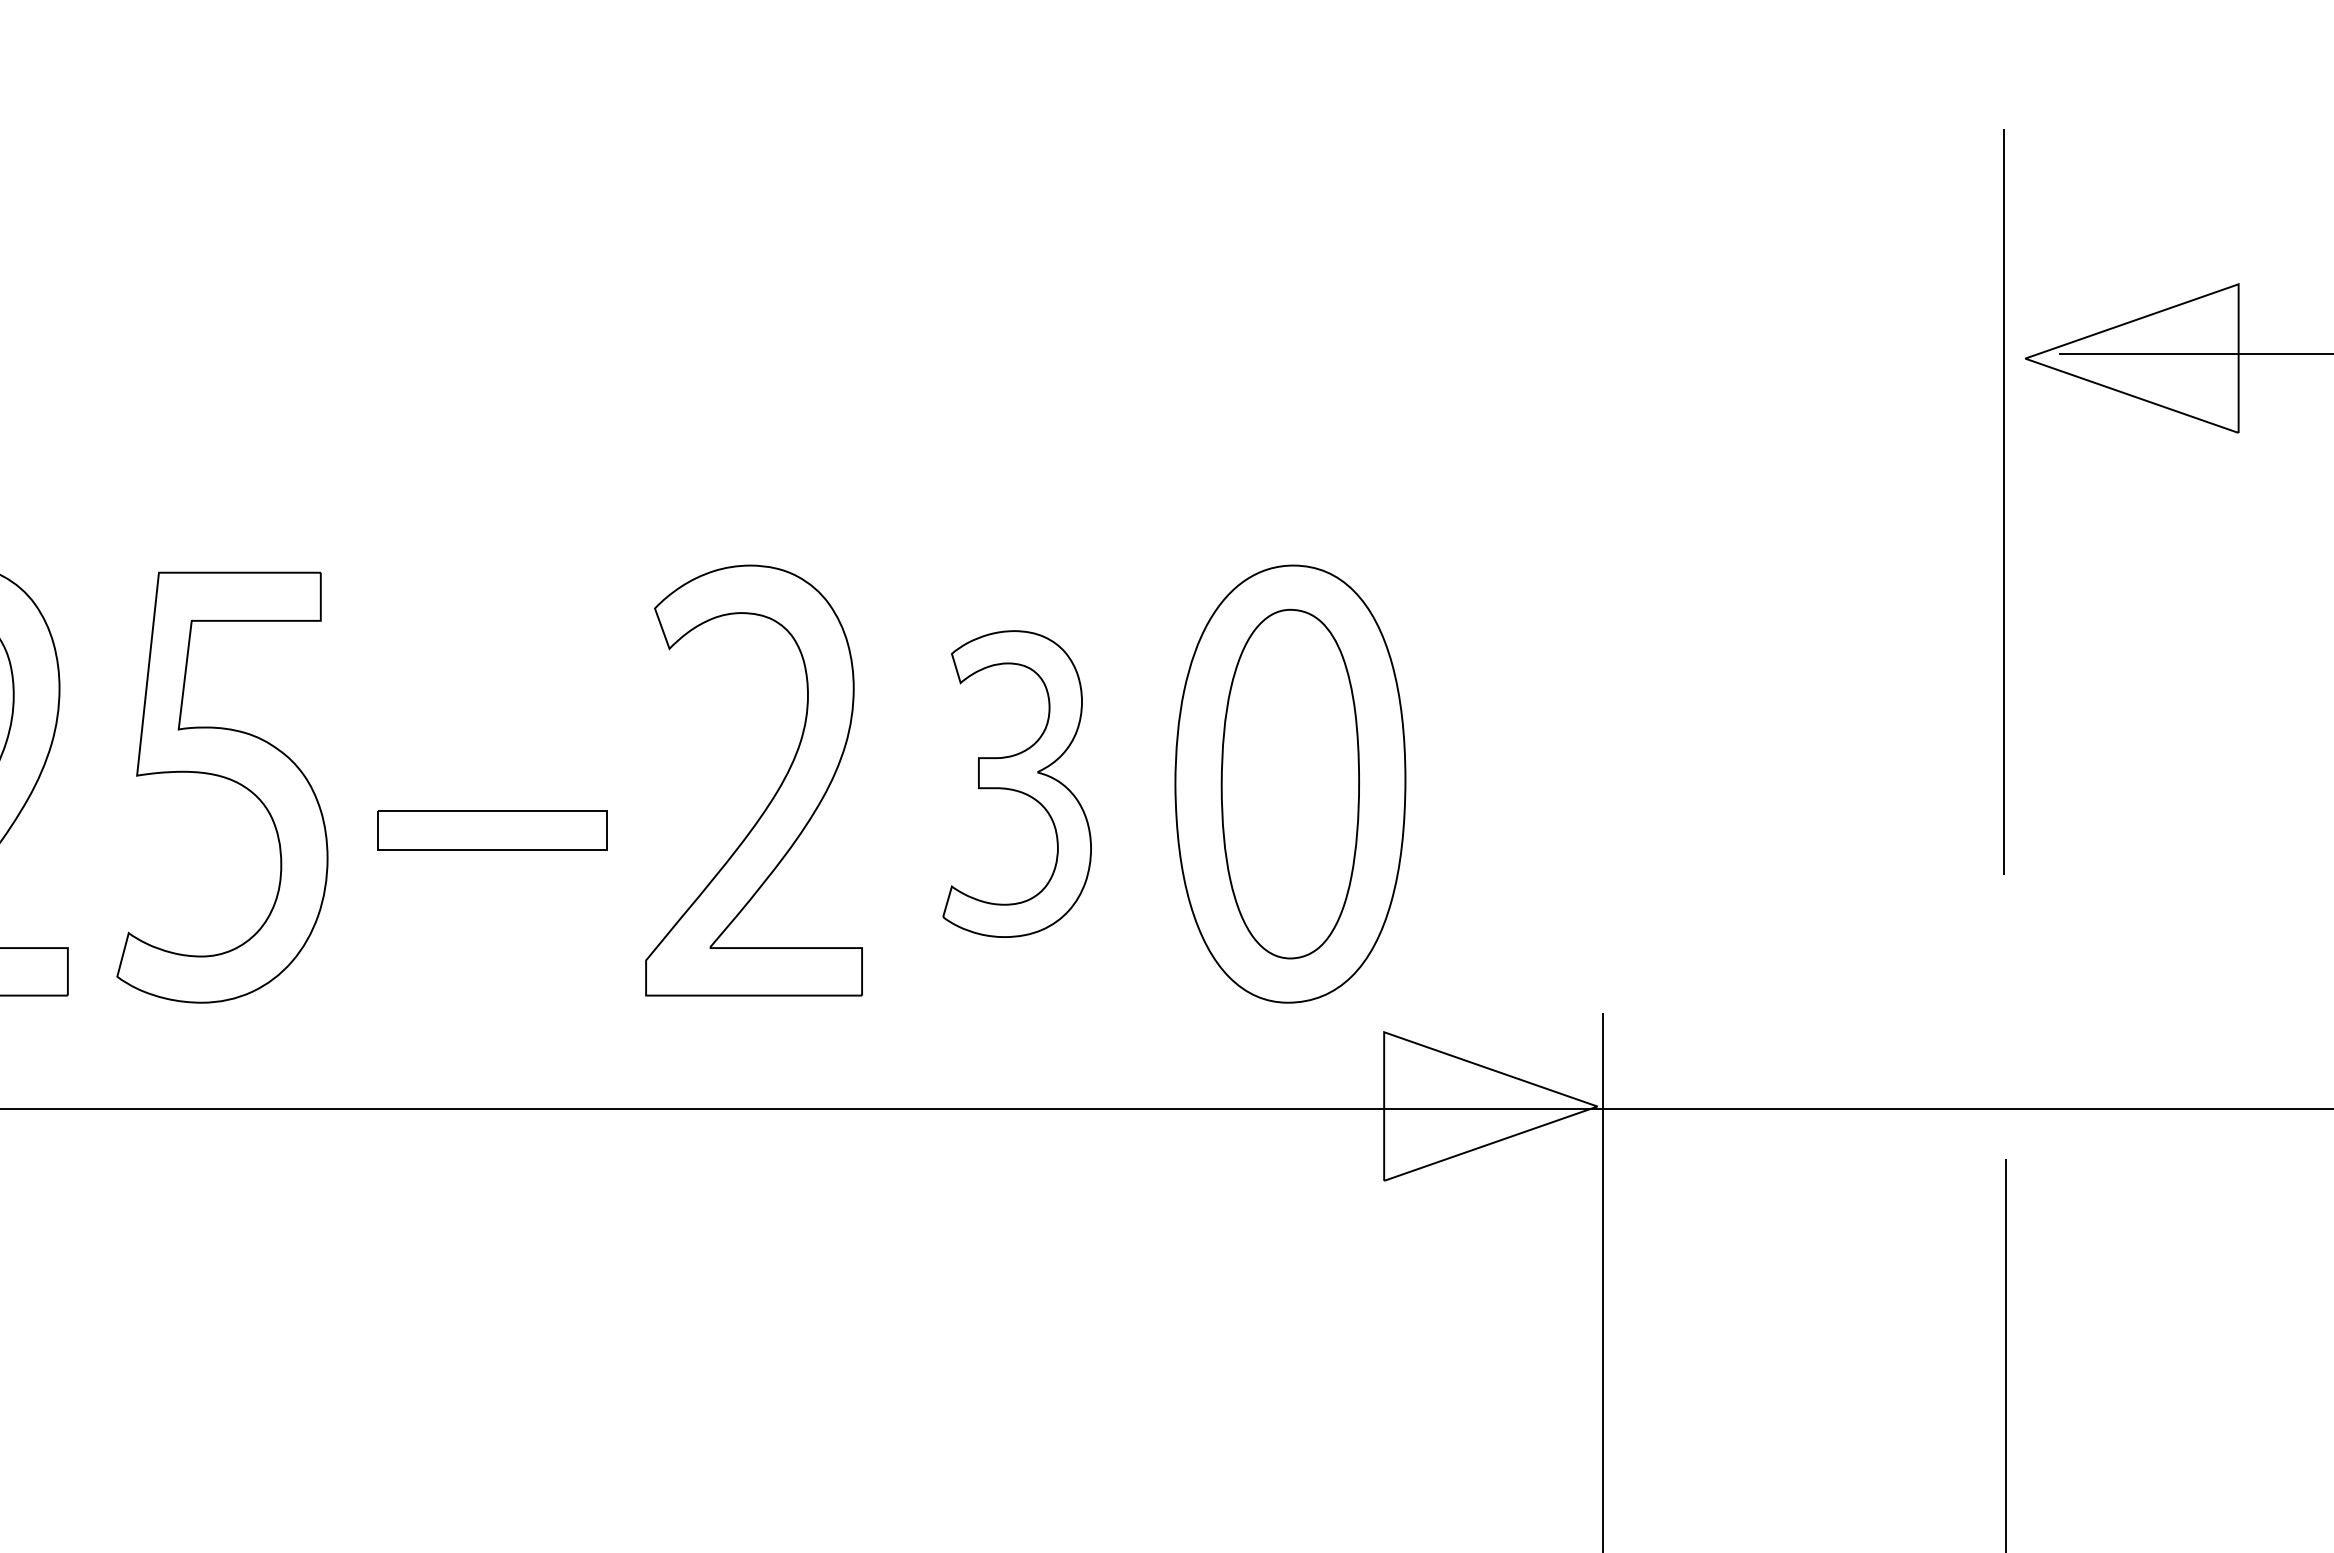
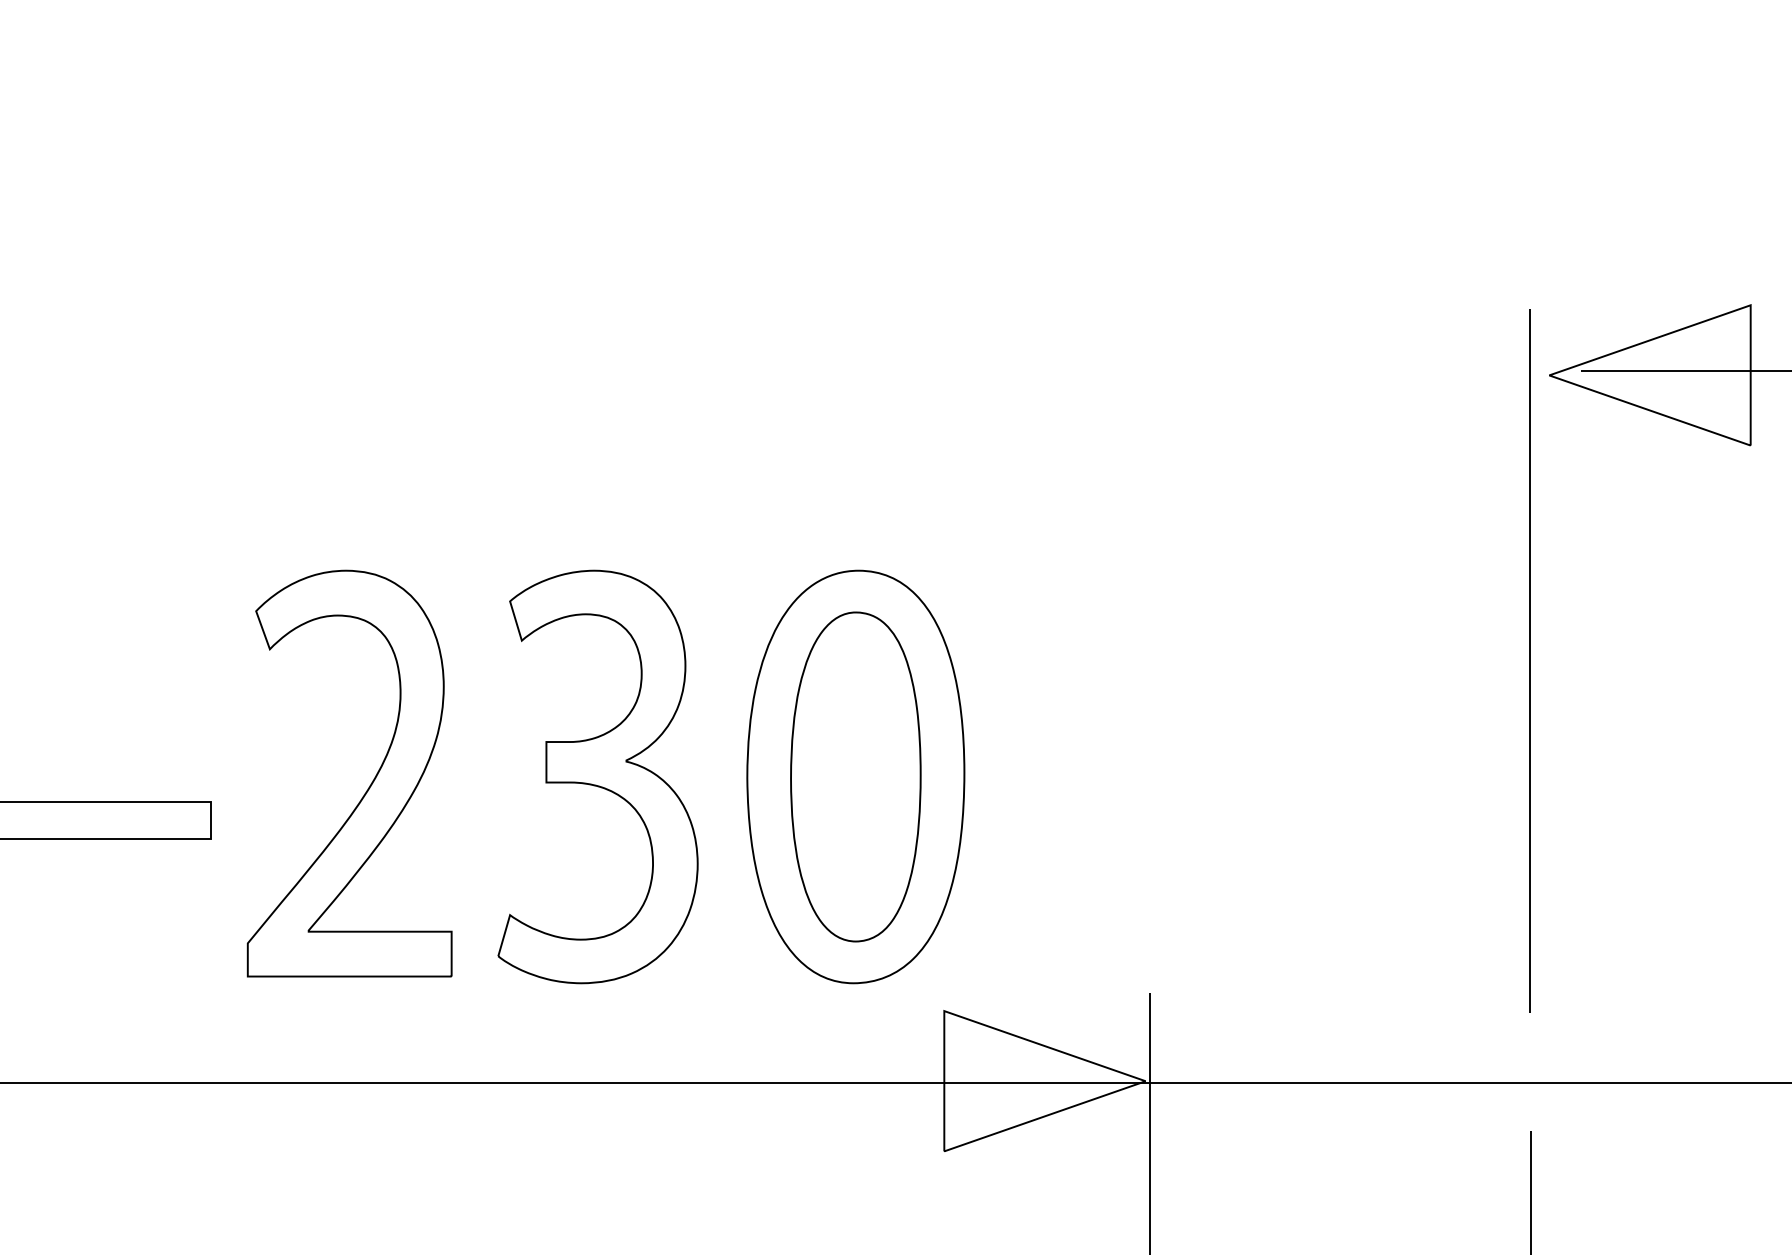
line: (2003, 501) -> (1528, 660), moved
part: (1016, 783) -> (597, 776), size x1.43

